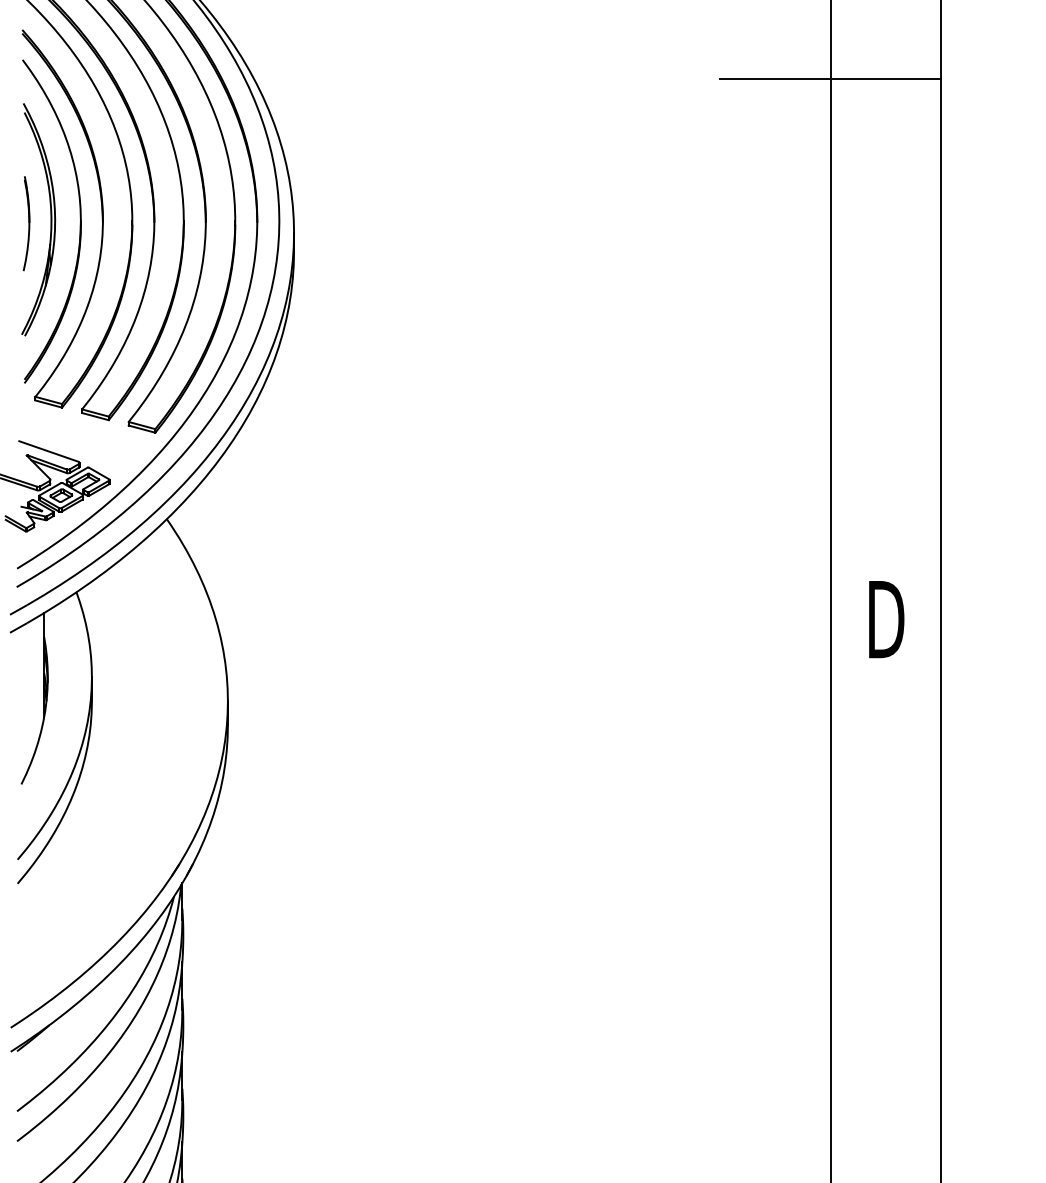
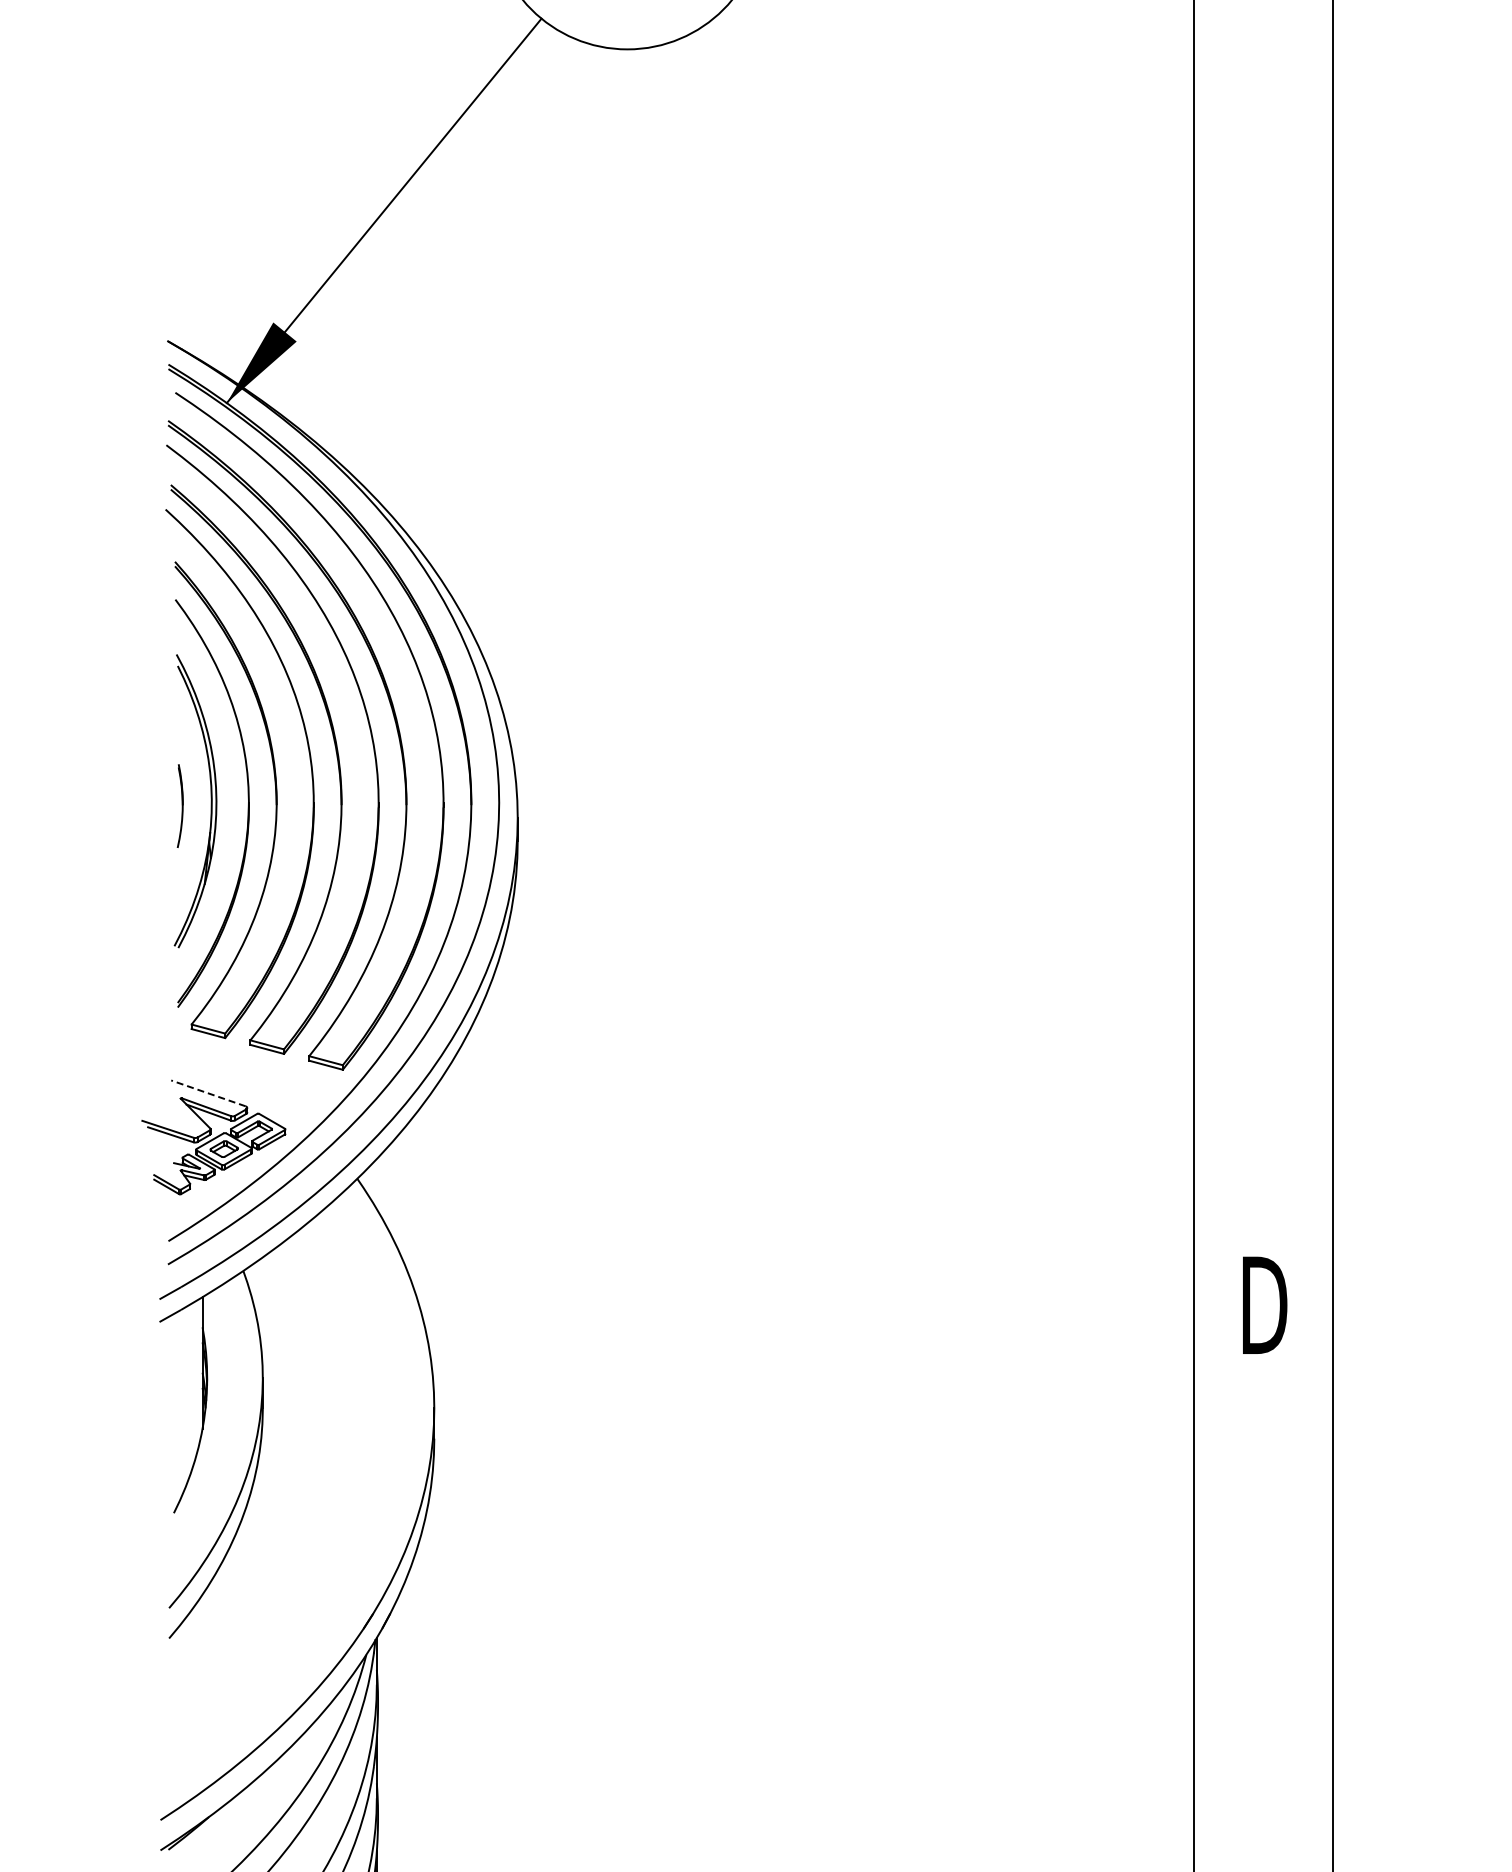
line: (830, 78) -> (1194, 623), removed
part: (25, 223) -> (179, 805), size x0.7
line: (48, 451) -> (207, 1093), solid -> dashed

